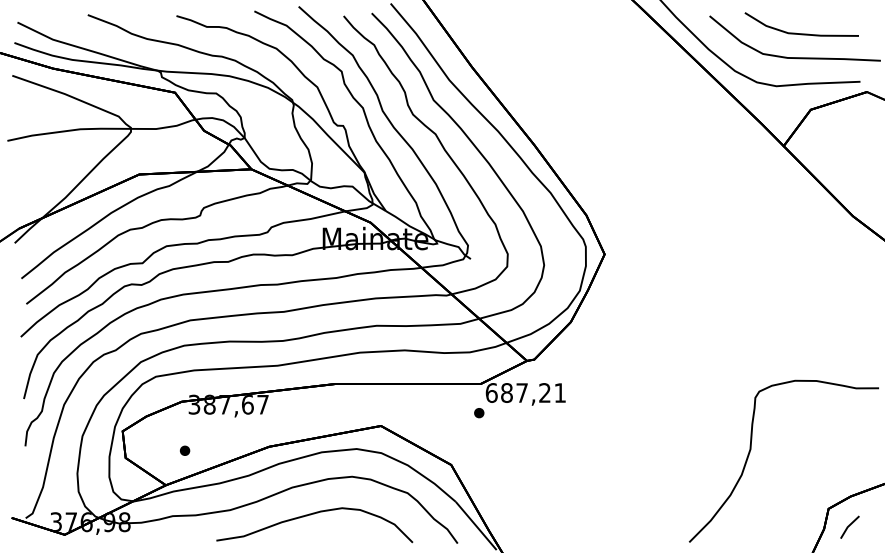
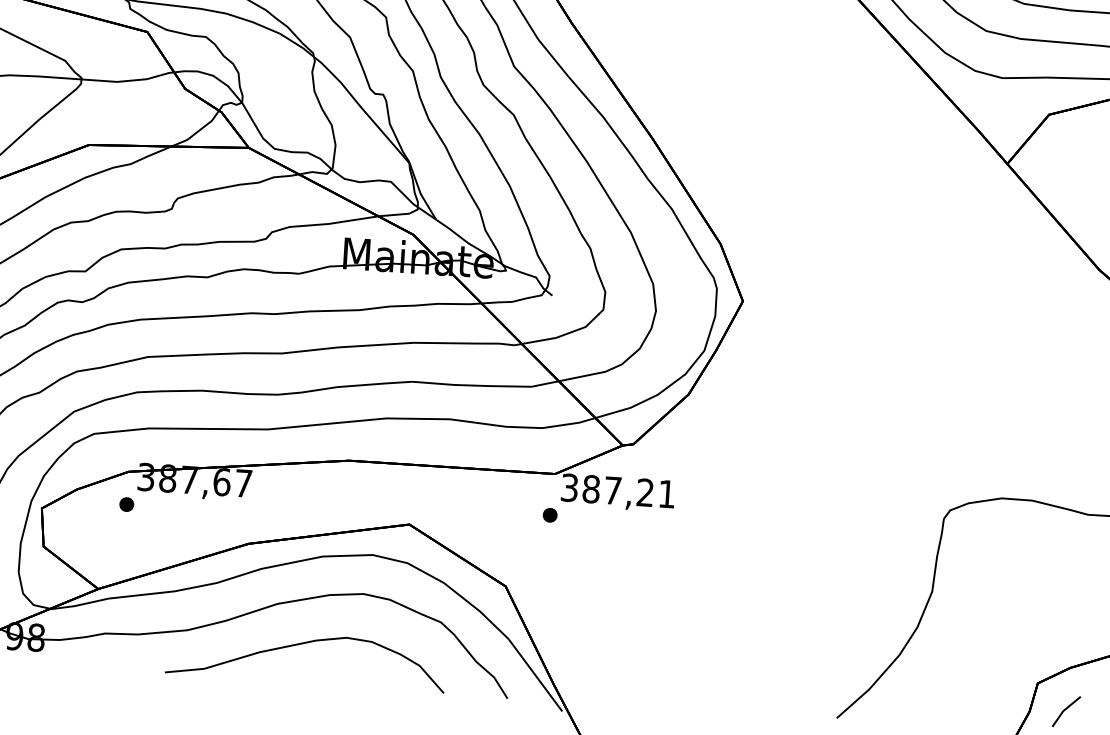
text: (491, 392) -> (569, 487), 687,21 -> 387,21
part: (185, 450) -> (127, 504), moved

